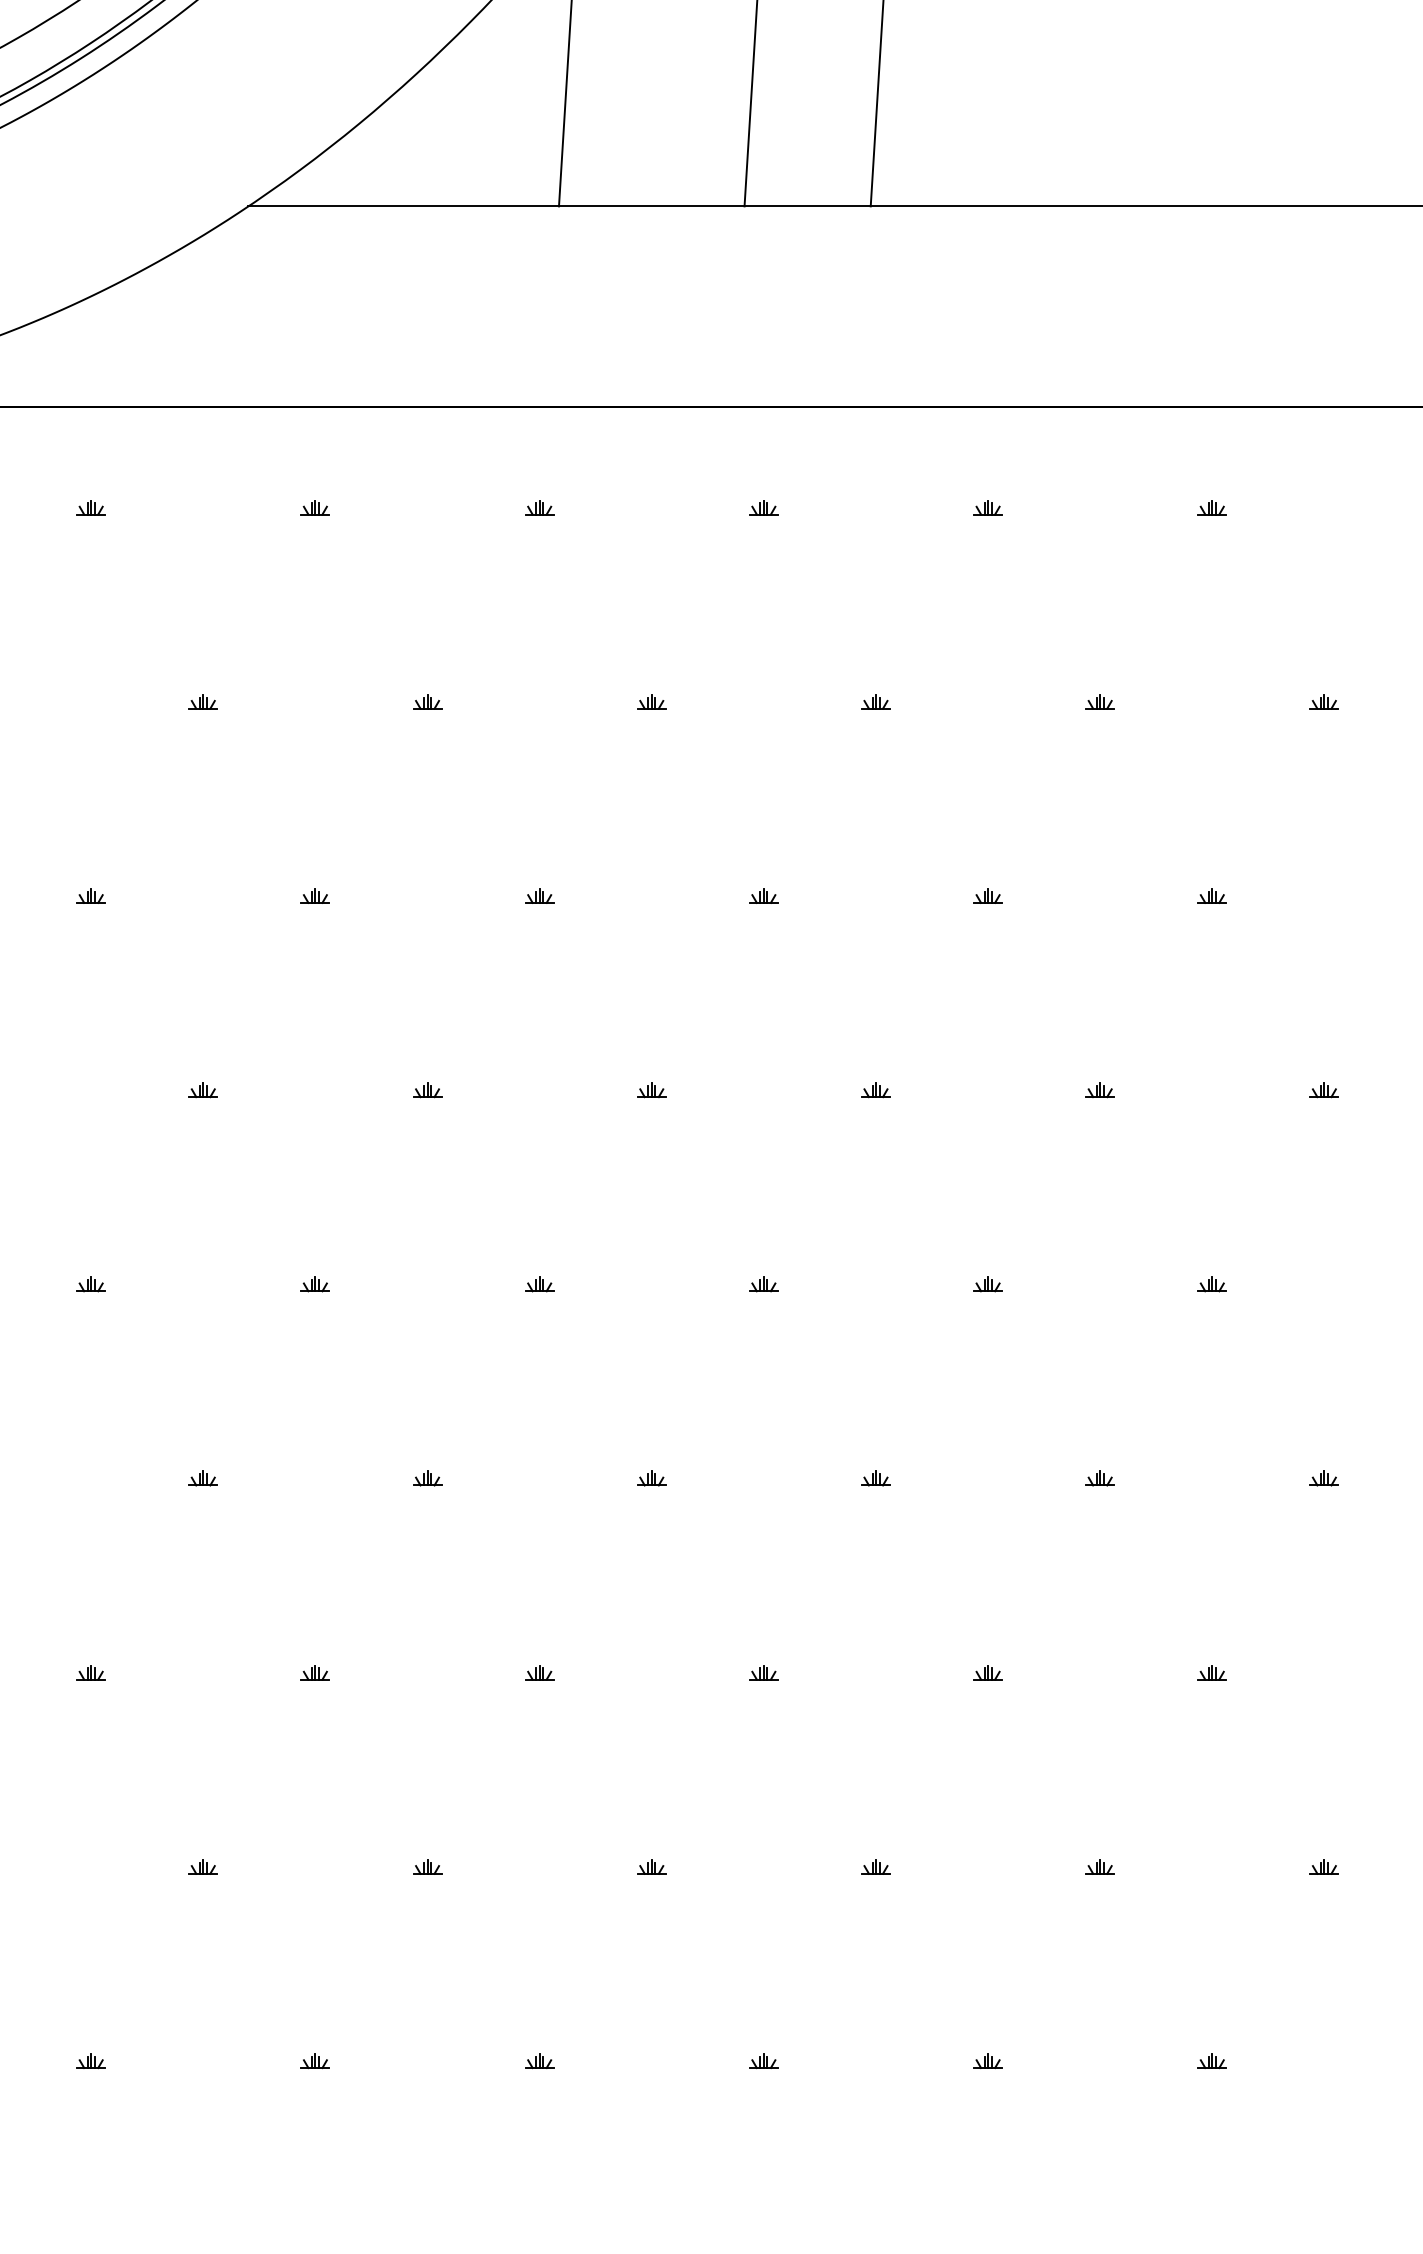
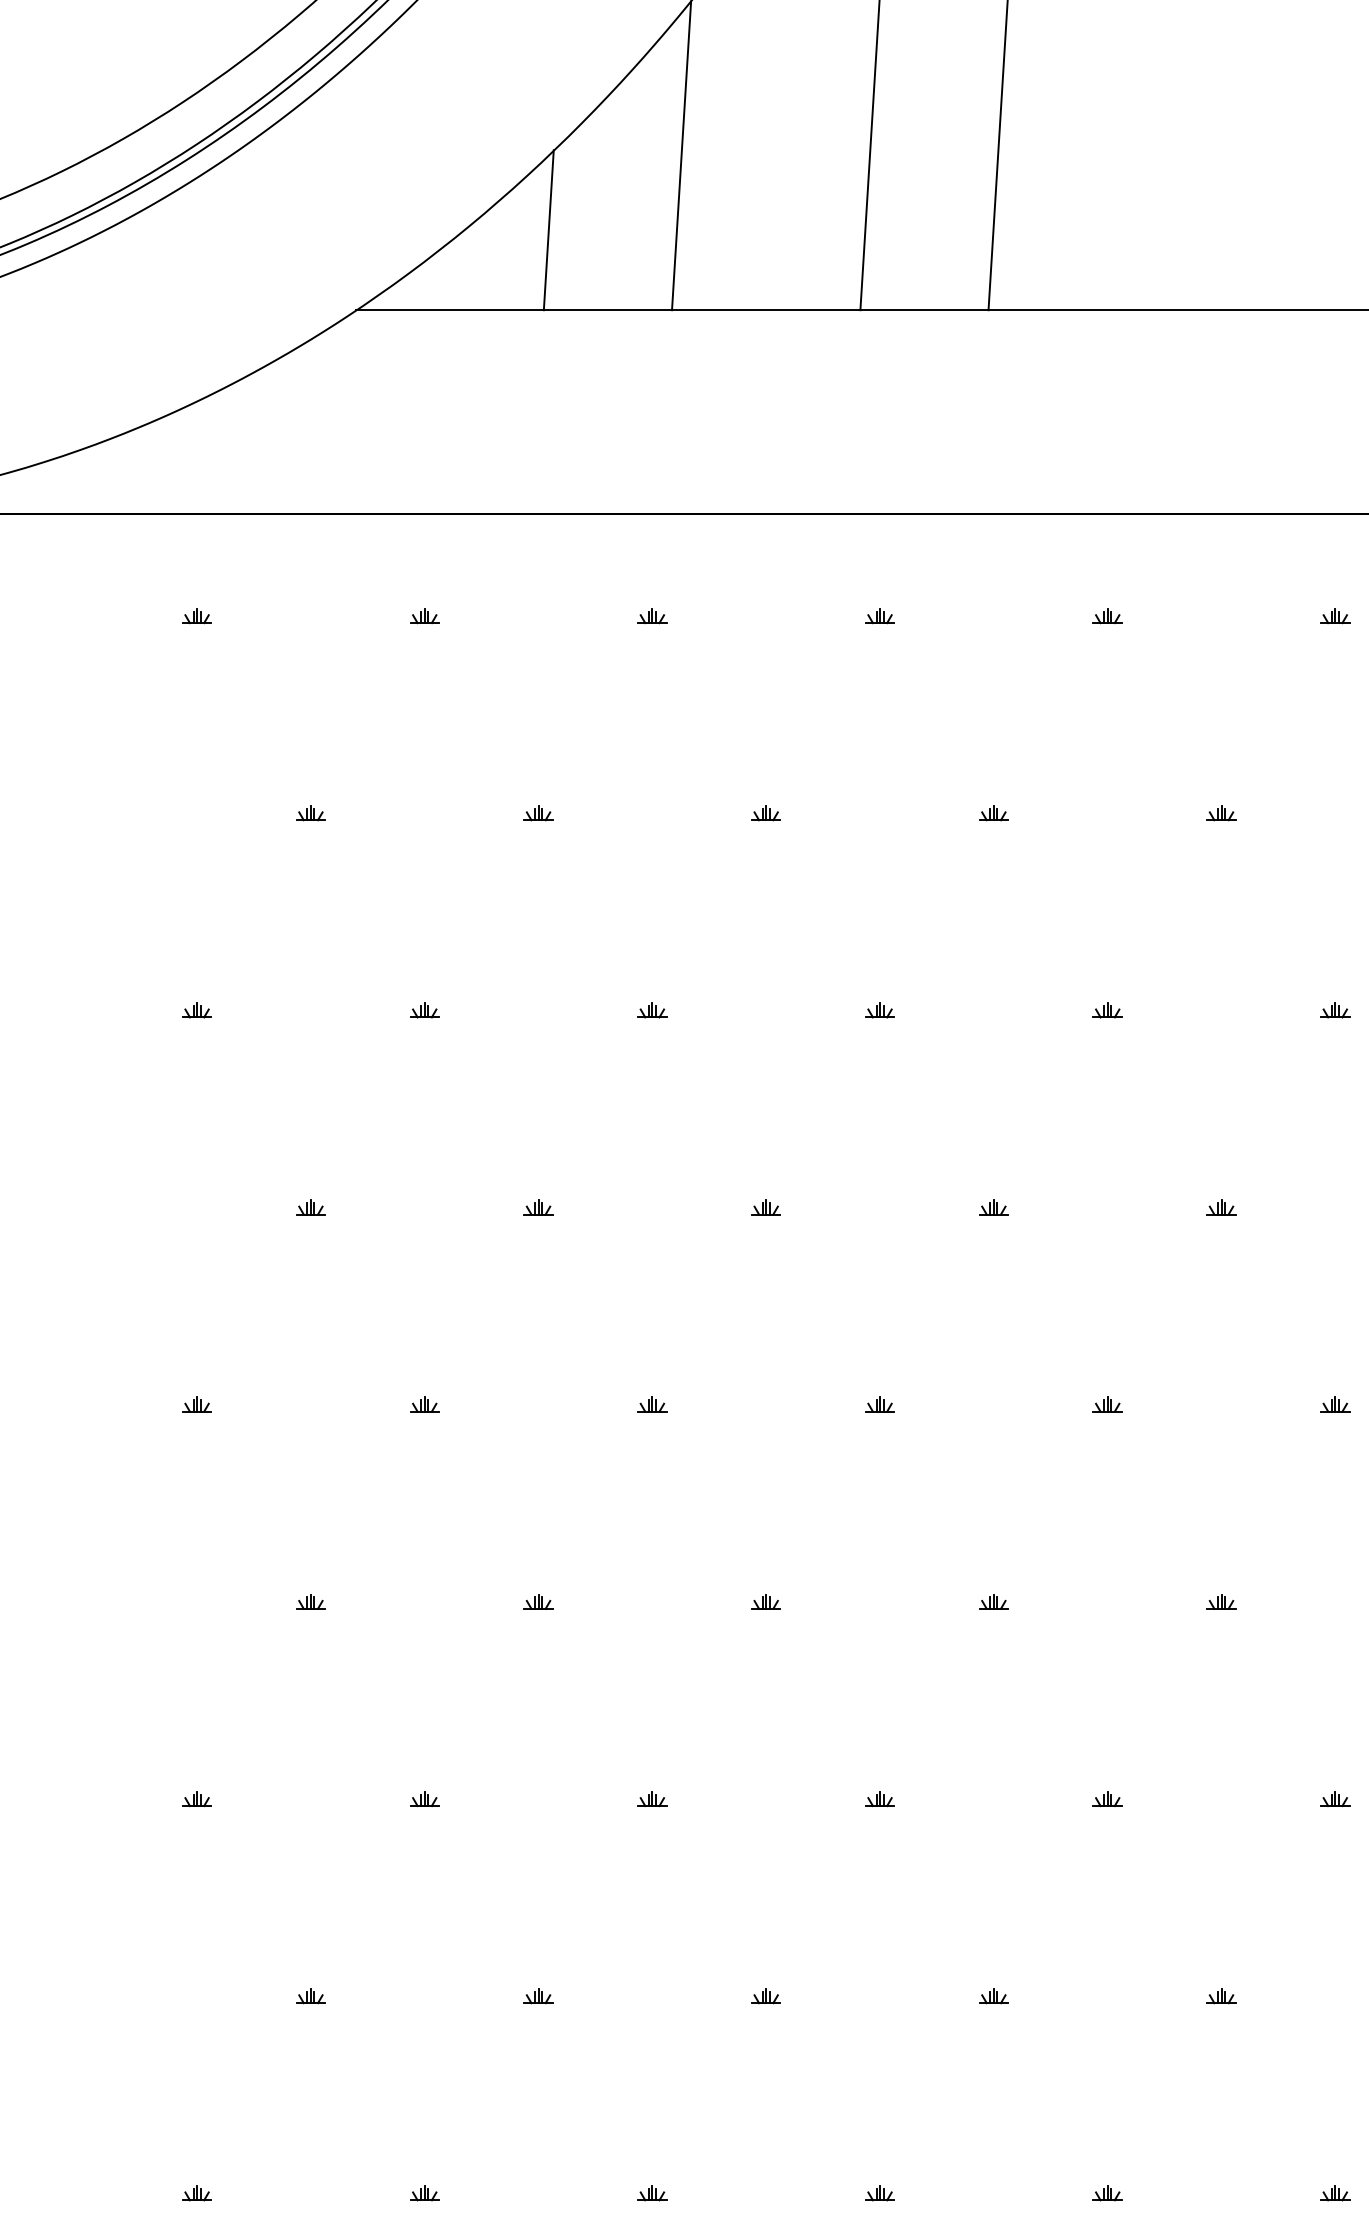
line: (437, 127) -> (548, 230), added

